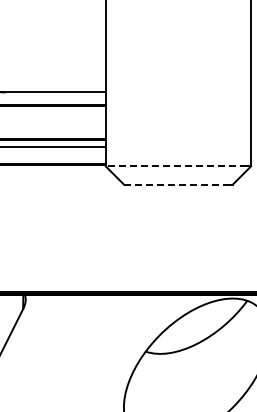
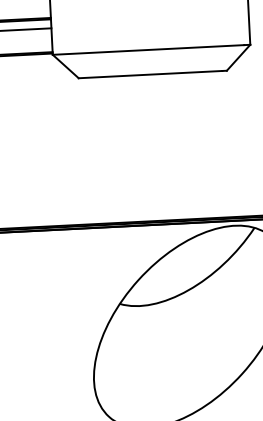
line: (175, 166) -> (147, 50), dashed -> solid
line: (176, 184) -> (150, 74), dashed -> solid

